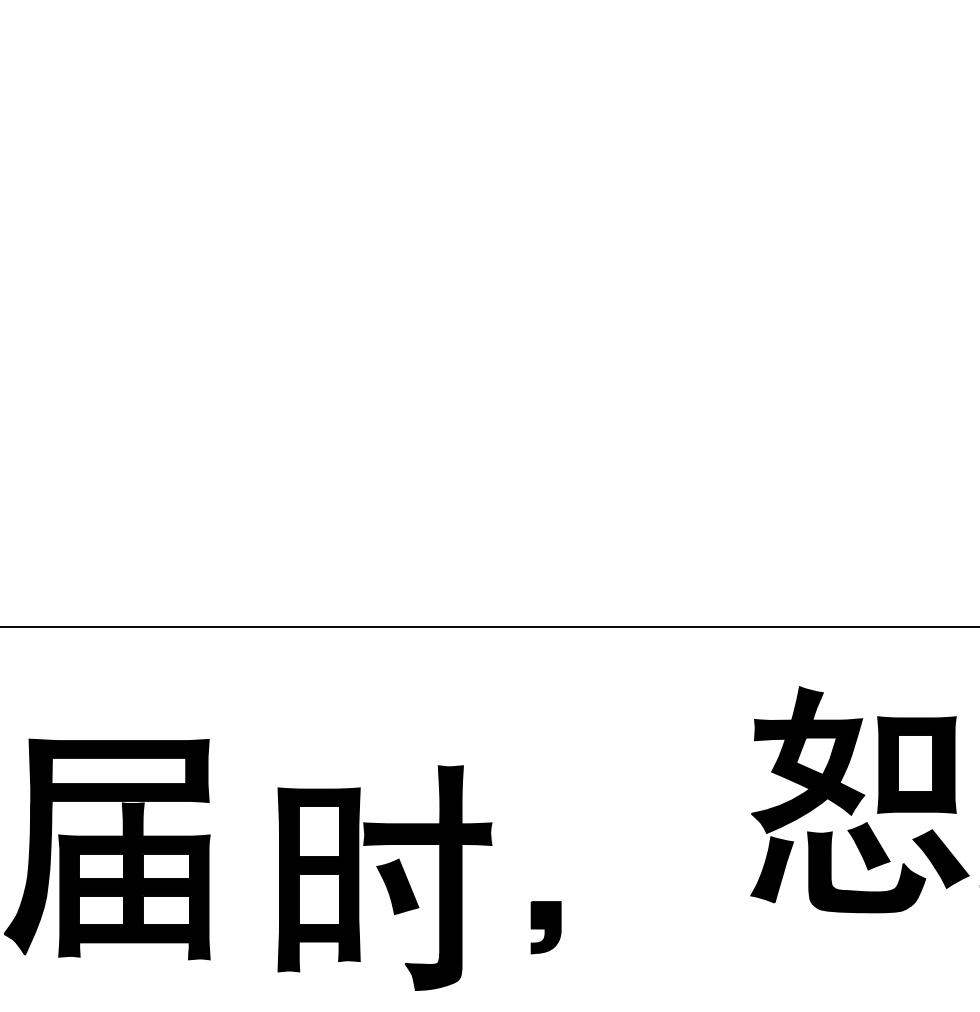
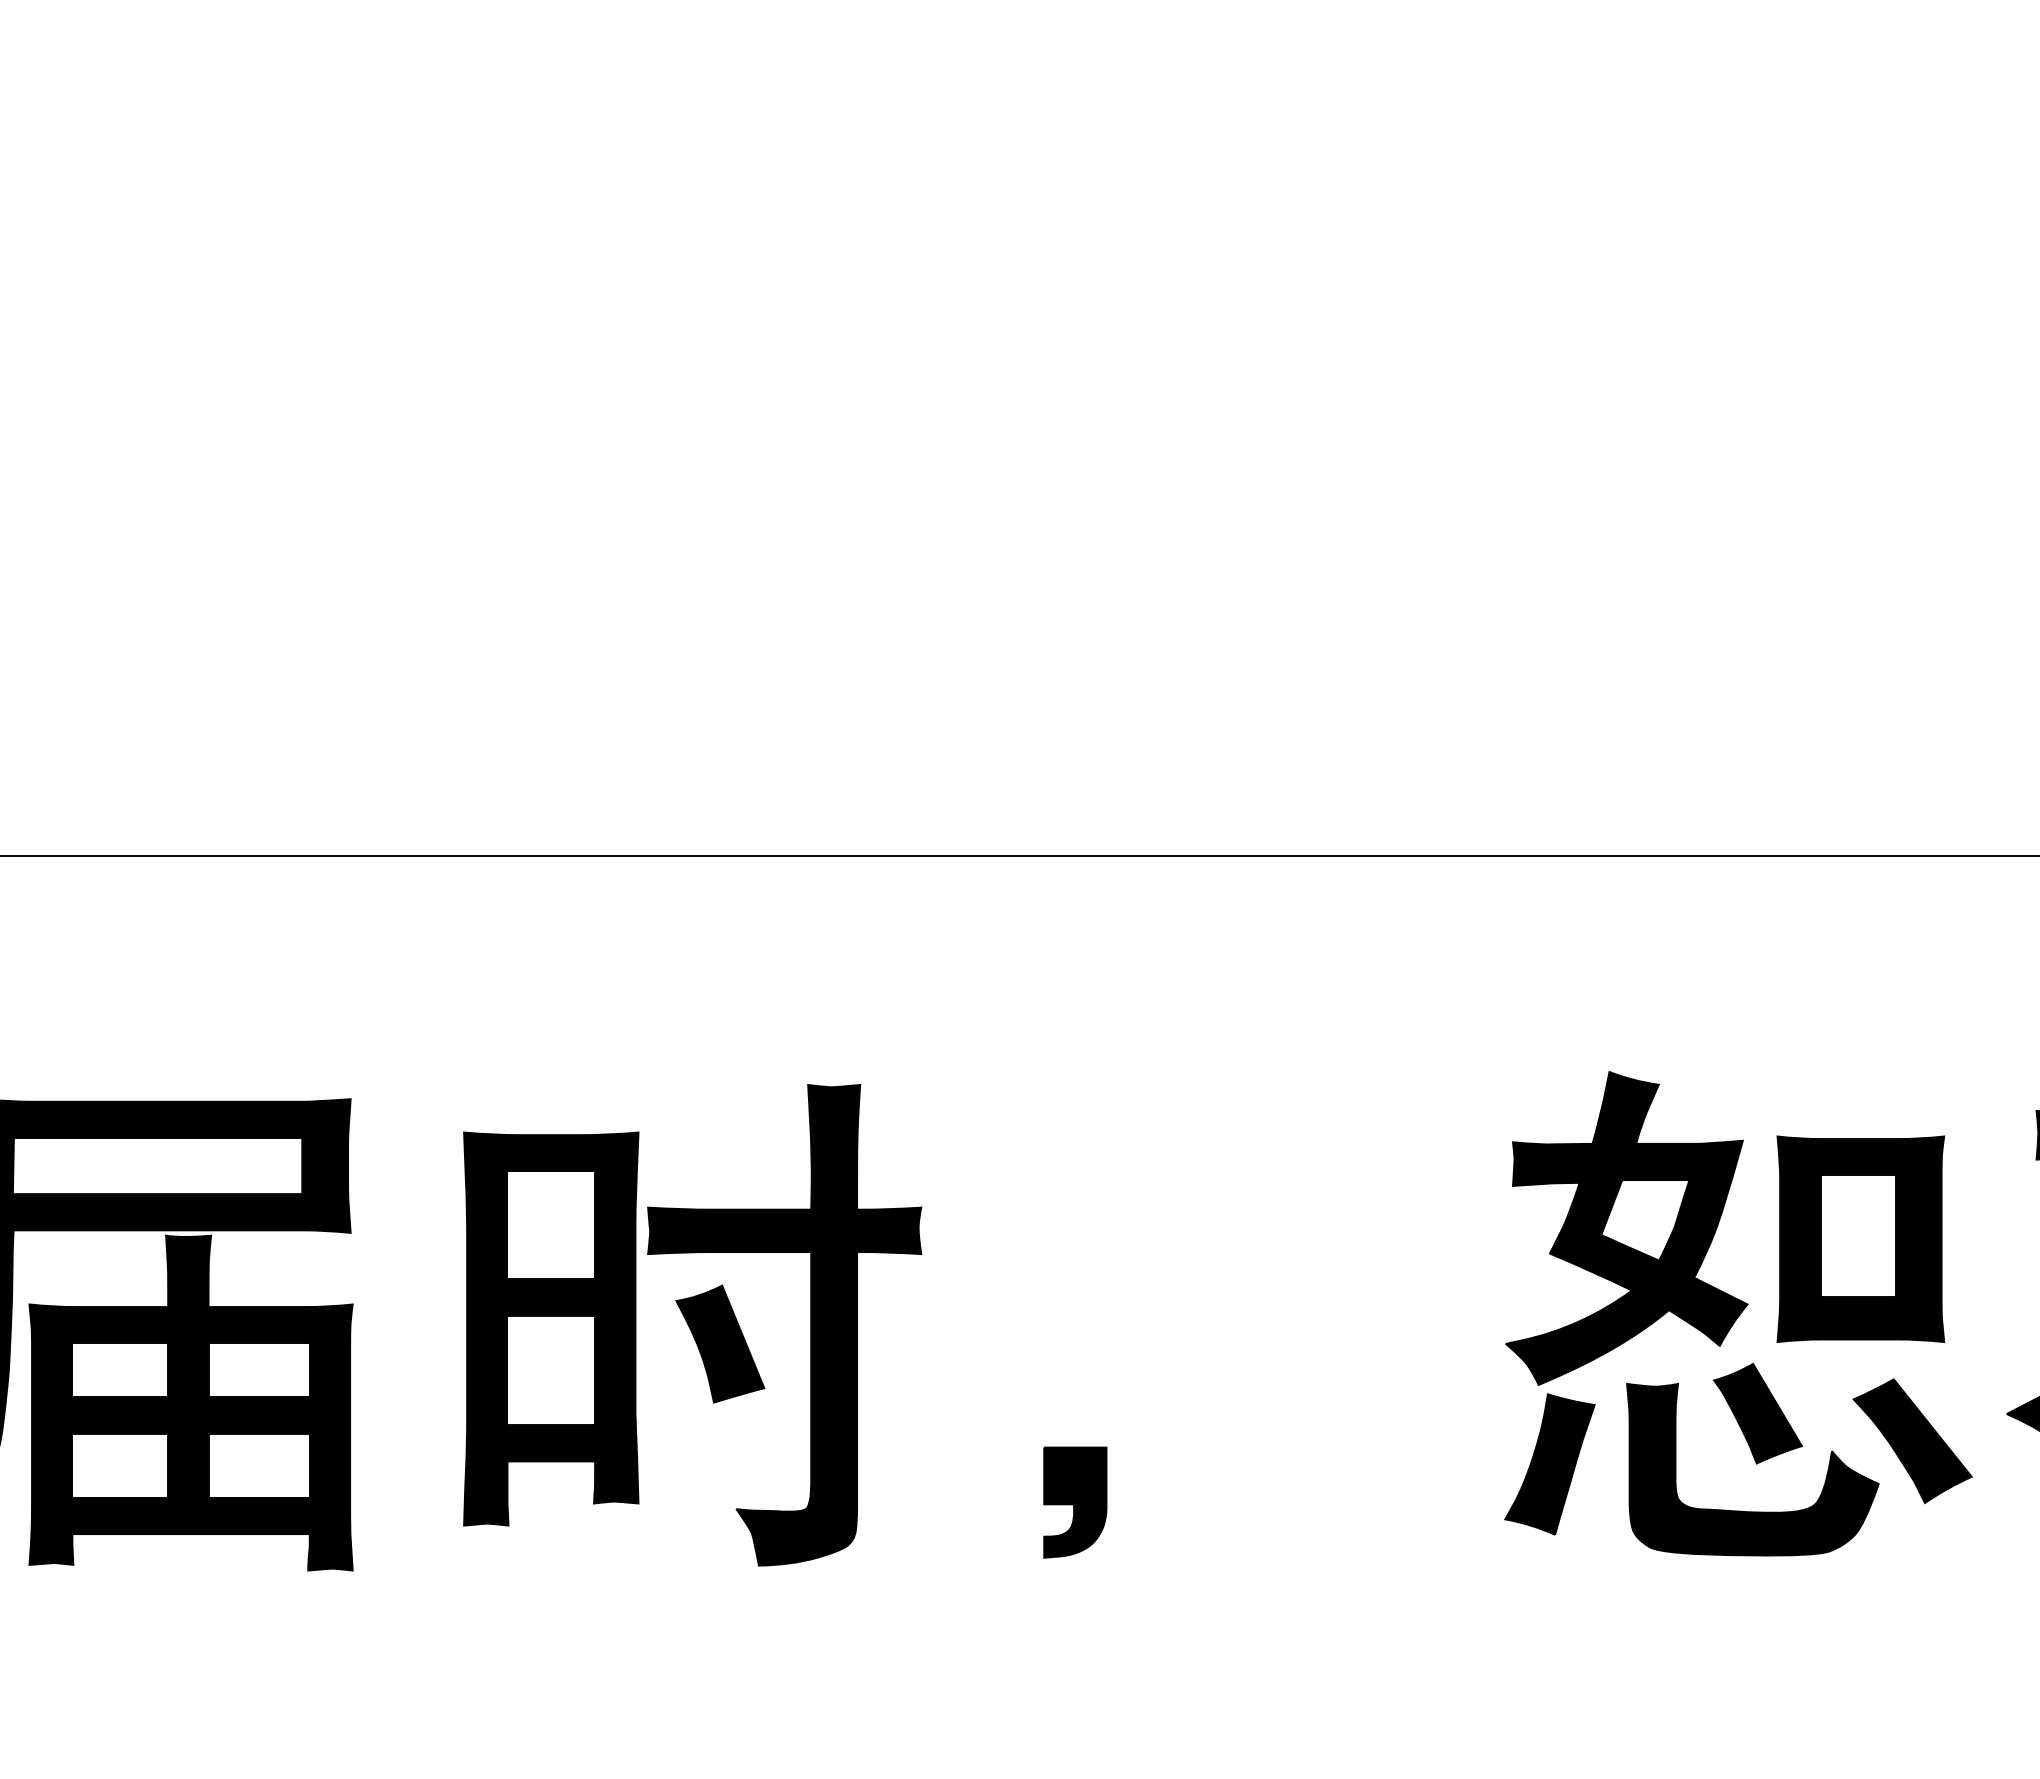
part: (859, 799) -> (1737, 1313), moved
part: (384, 877) -> (691, 1323), moved

